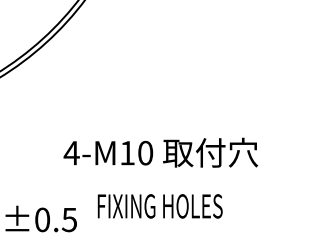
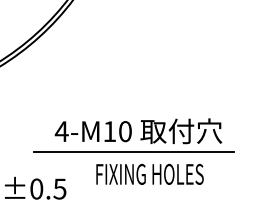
line: (155, 177) -> (133, 152), added
text: (159, 205) -> (149, 173), moved

